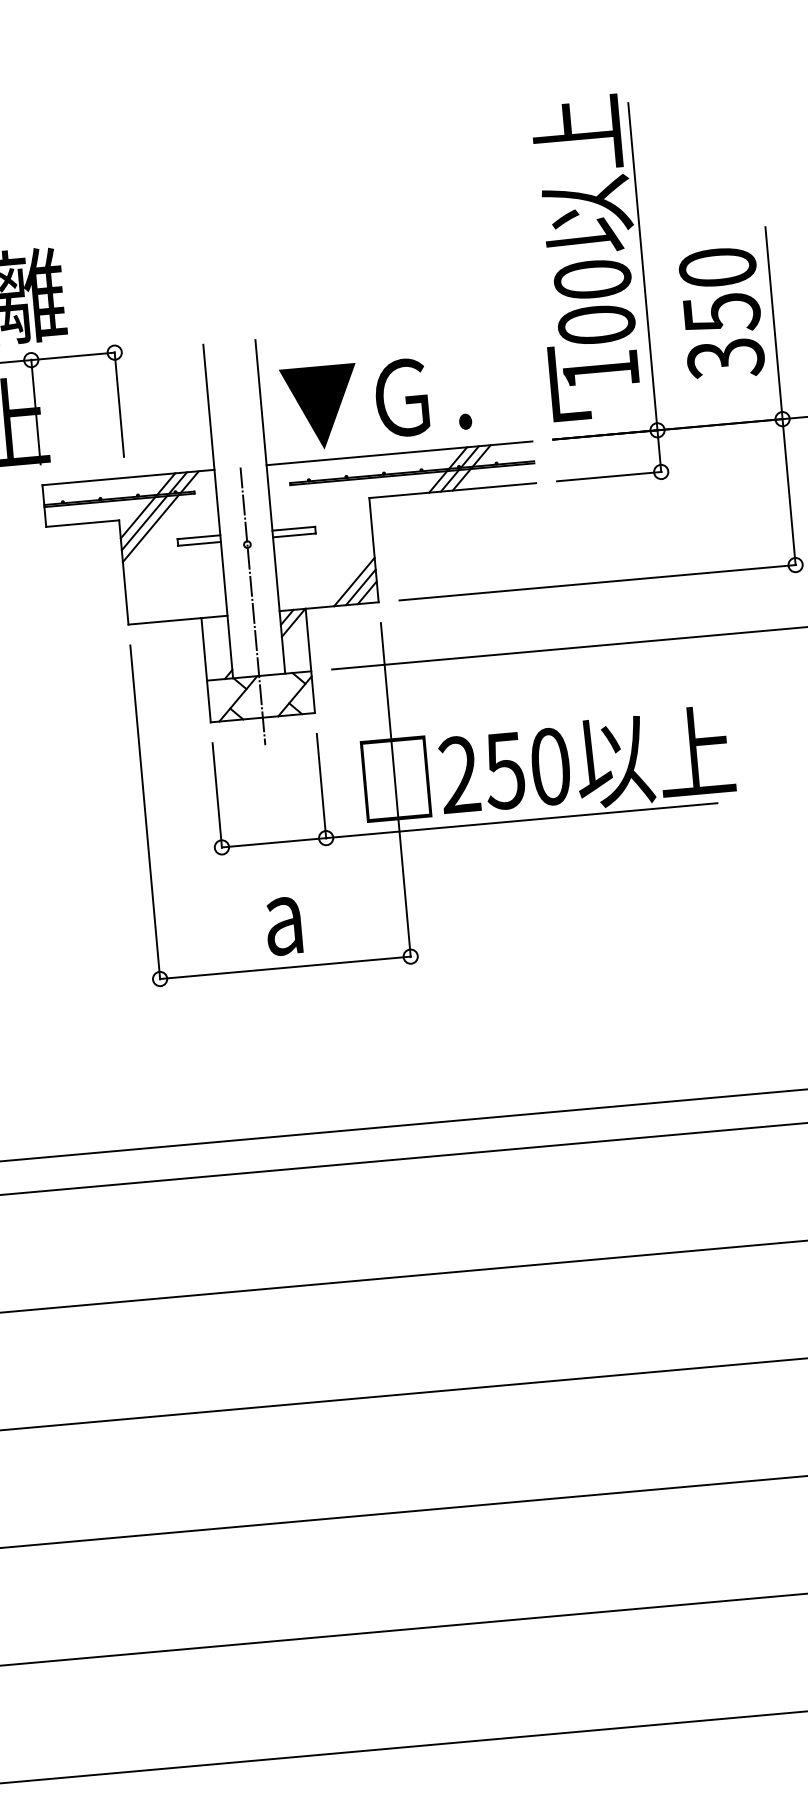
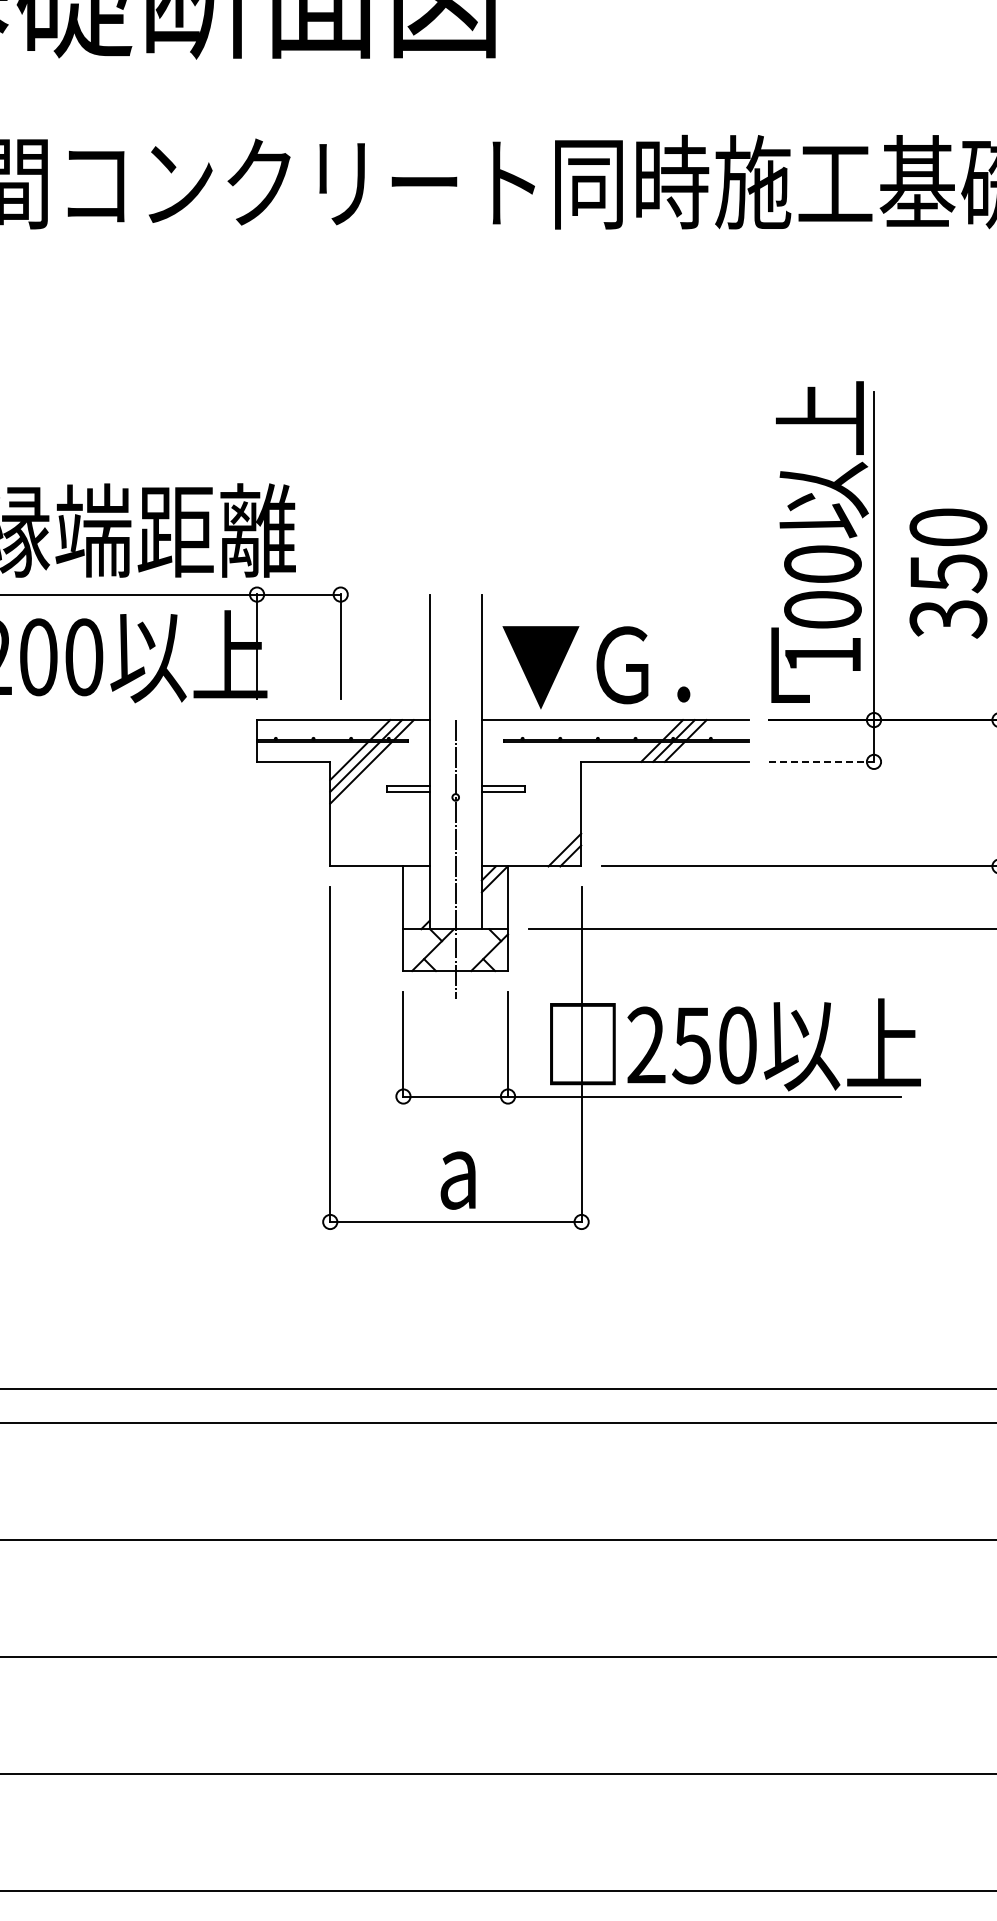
text: (721, 313) -> (948, 573), moved
line: (609, 476) -> (822, 761), solid -> dashed
line: (353, 581) -> (558, 843), removed

